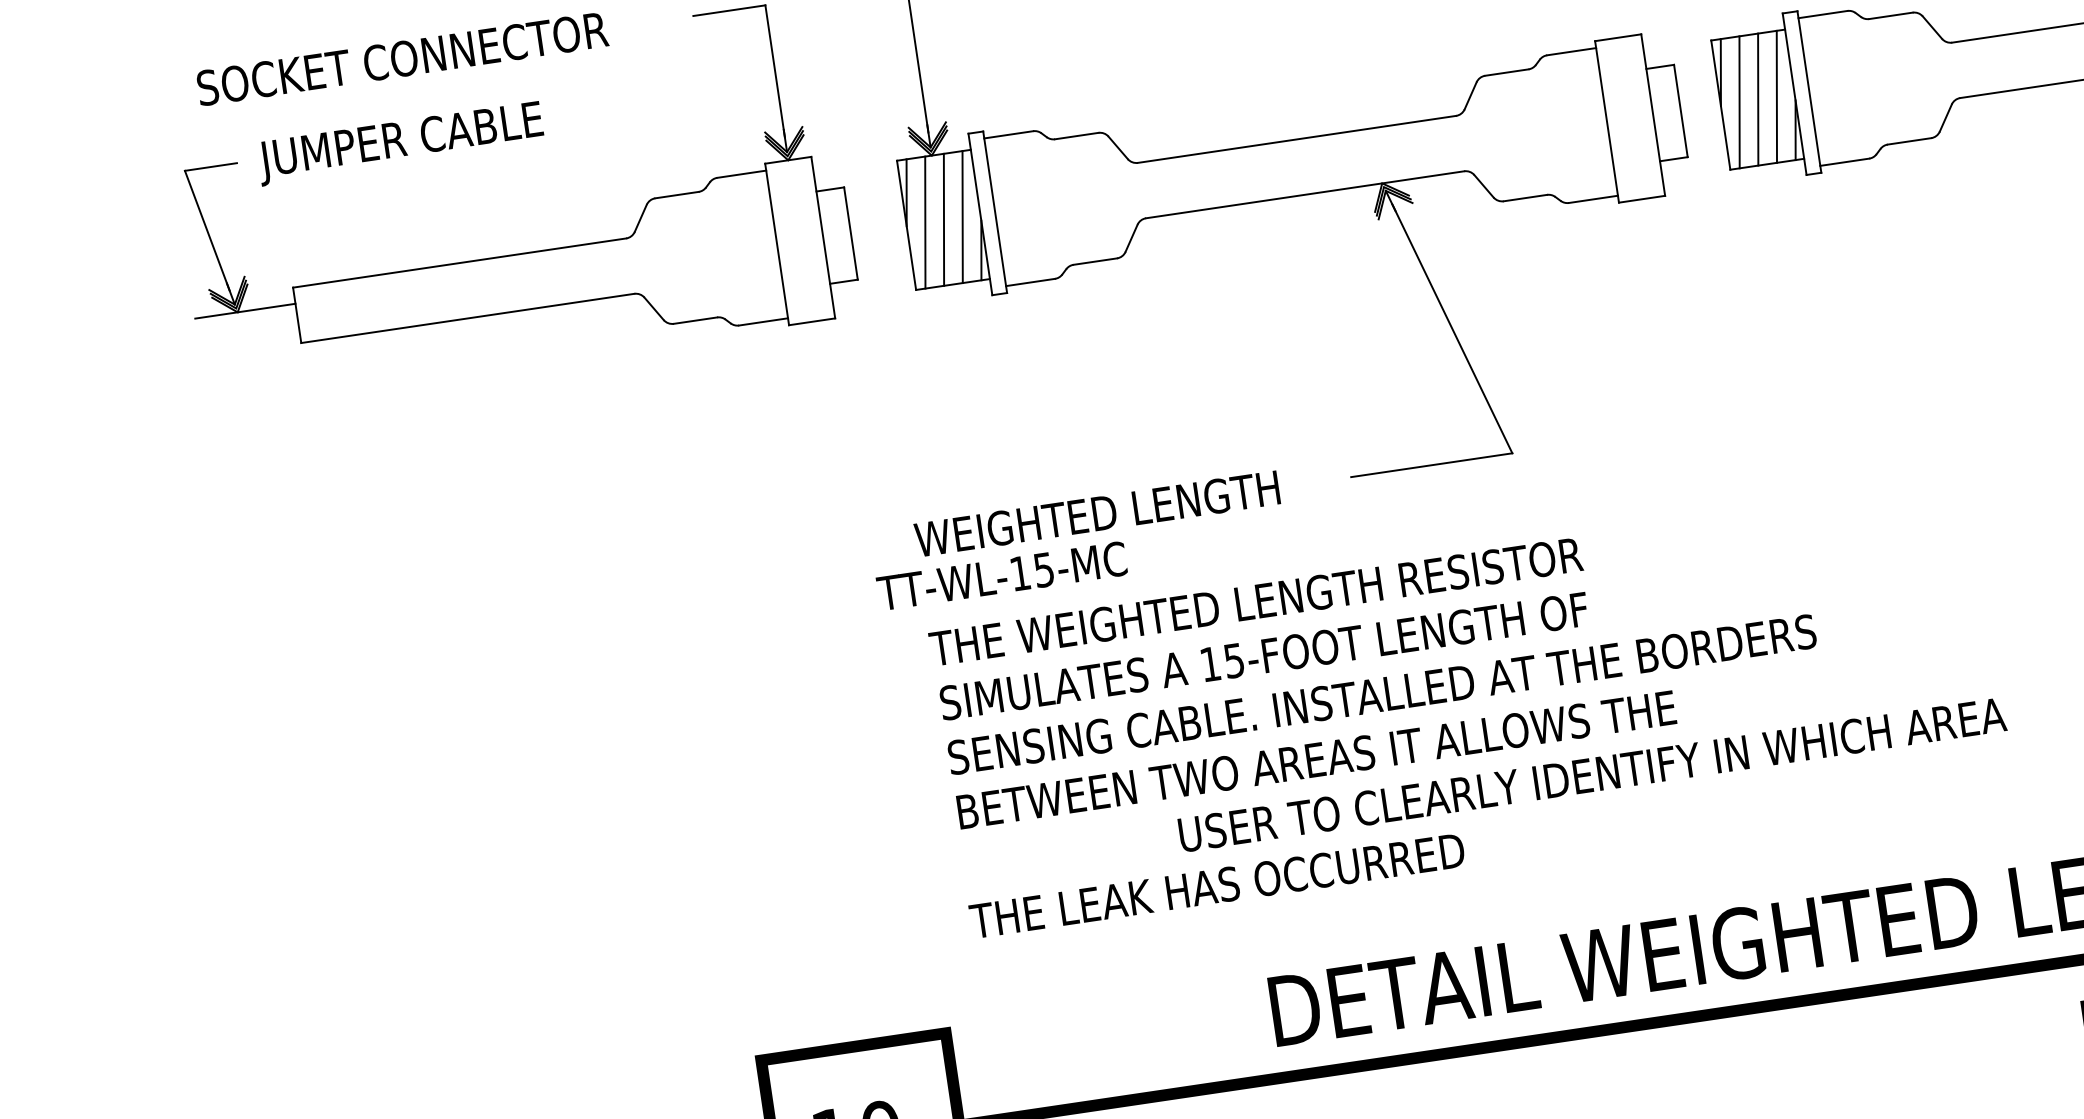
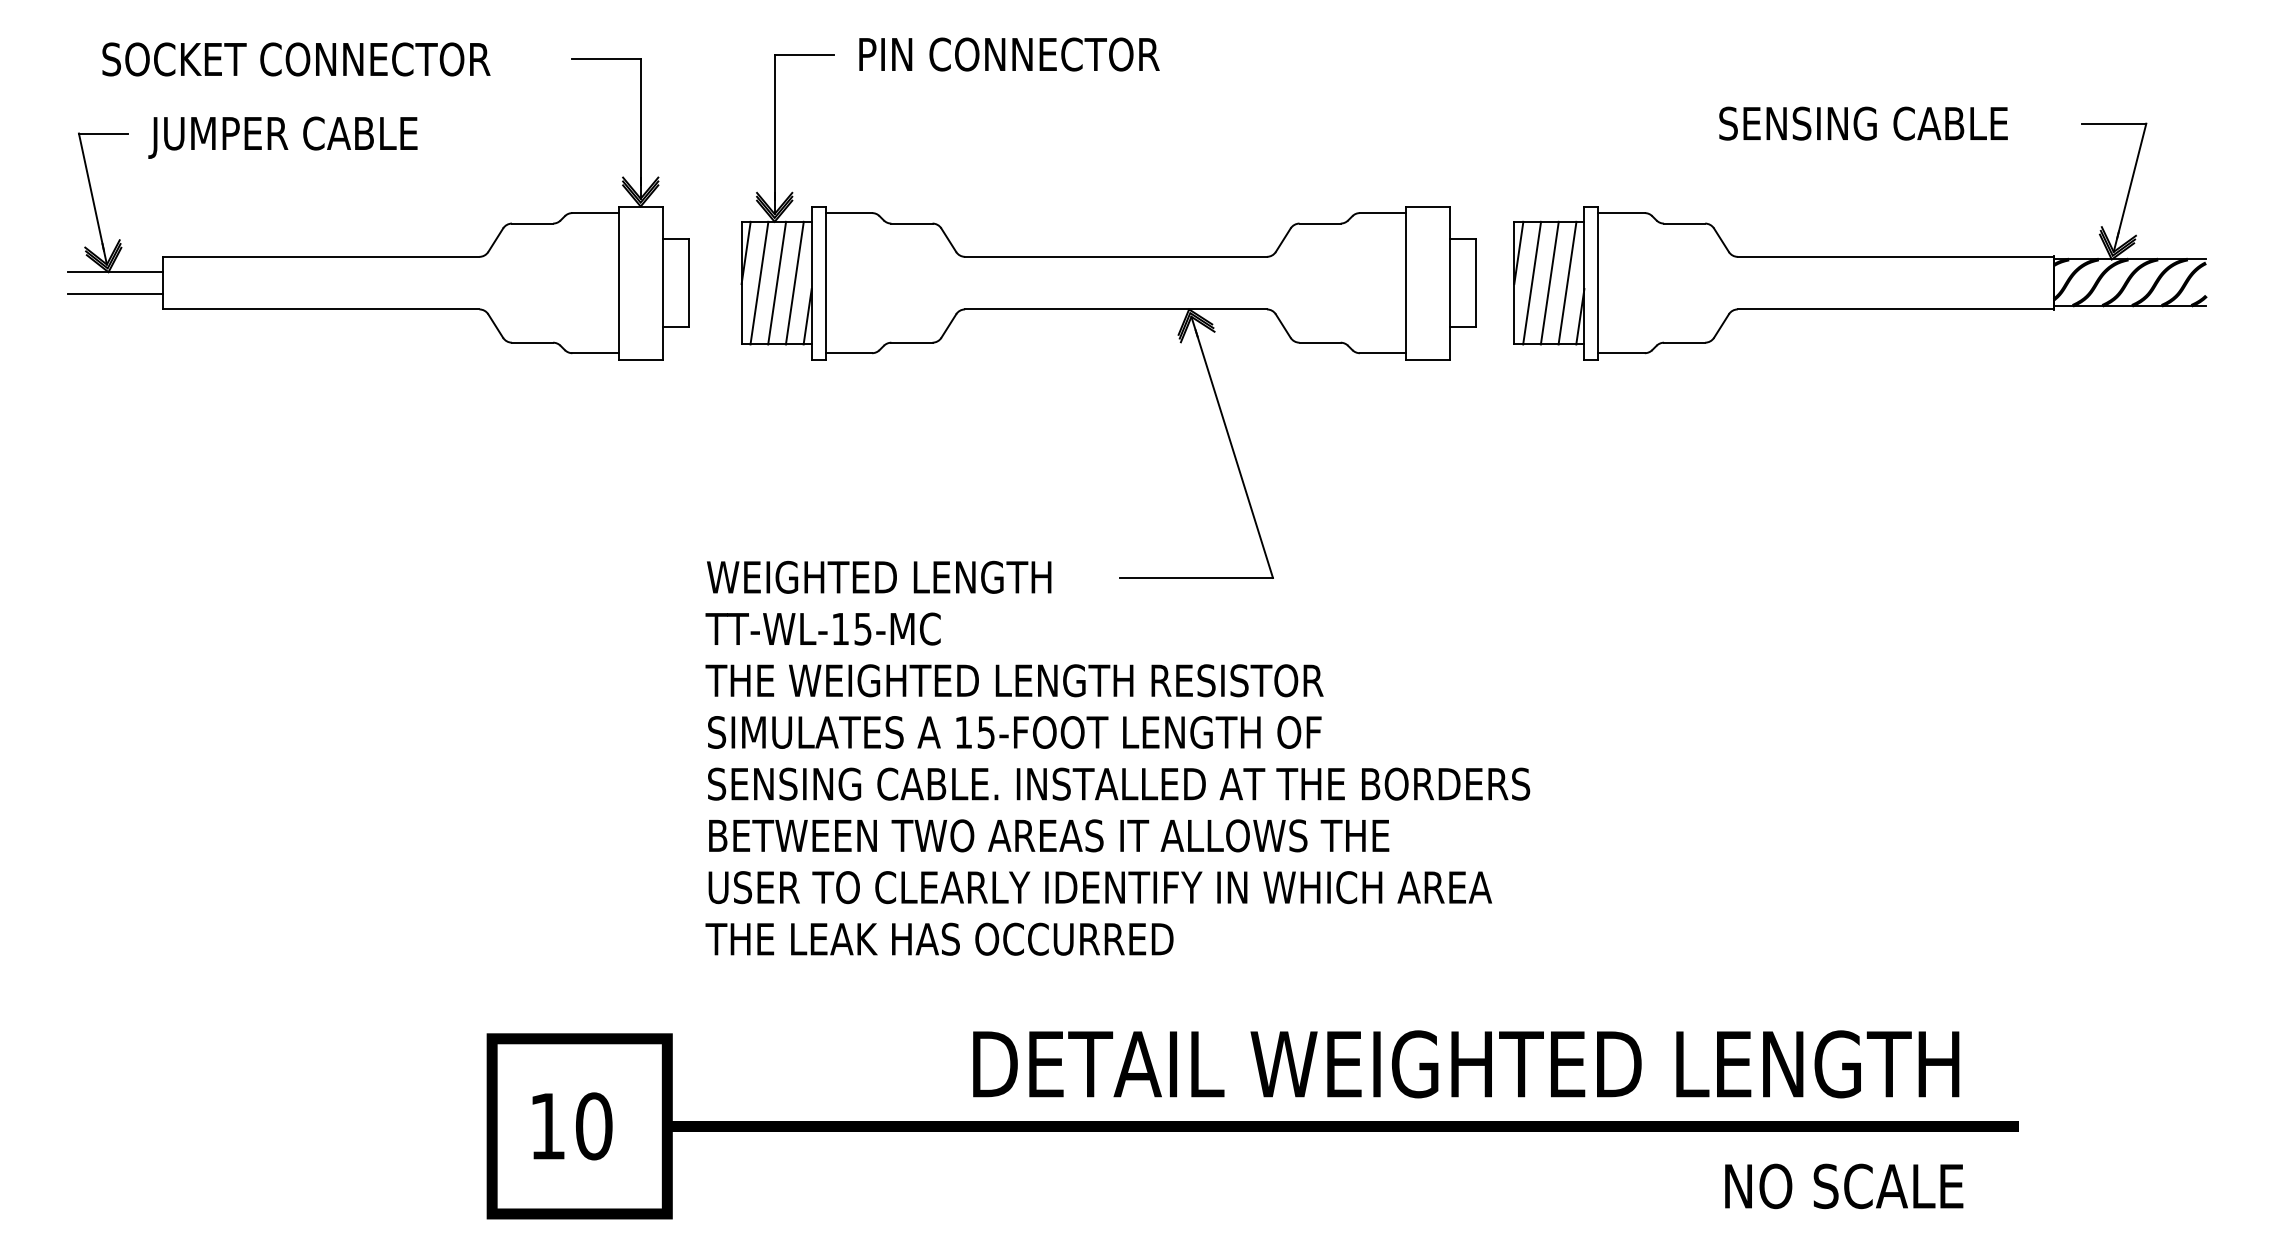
line: (248, 334) -> (115, 294), added
text: (1001, 575) -> (822, 628), moved
text: (1591, 774) -> (1099, 887), moved

